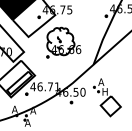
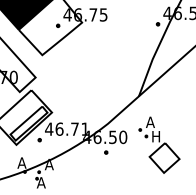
part: (63, 42) -> (94, 63), removed

